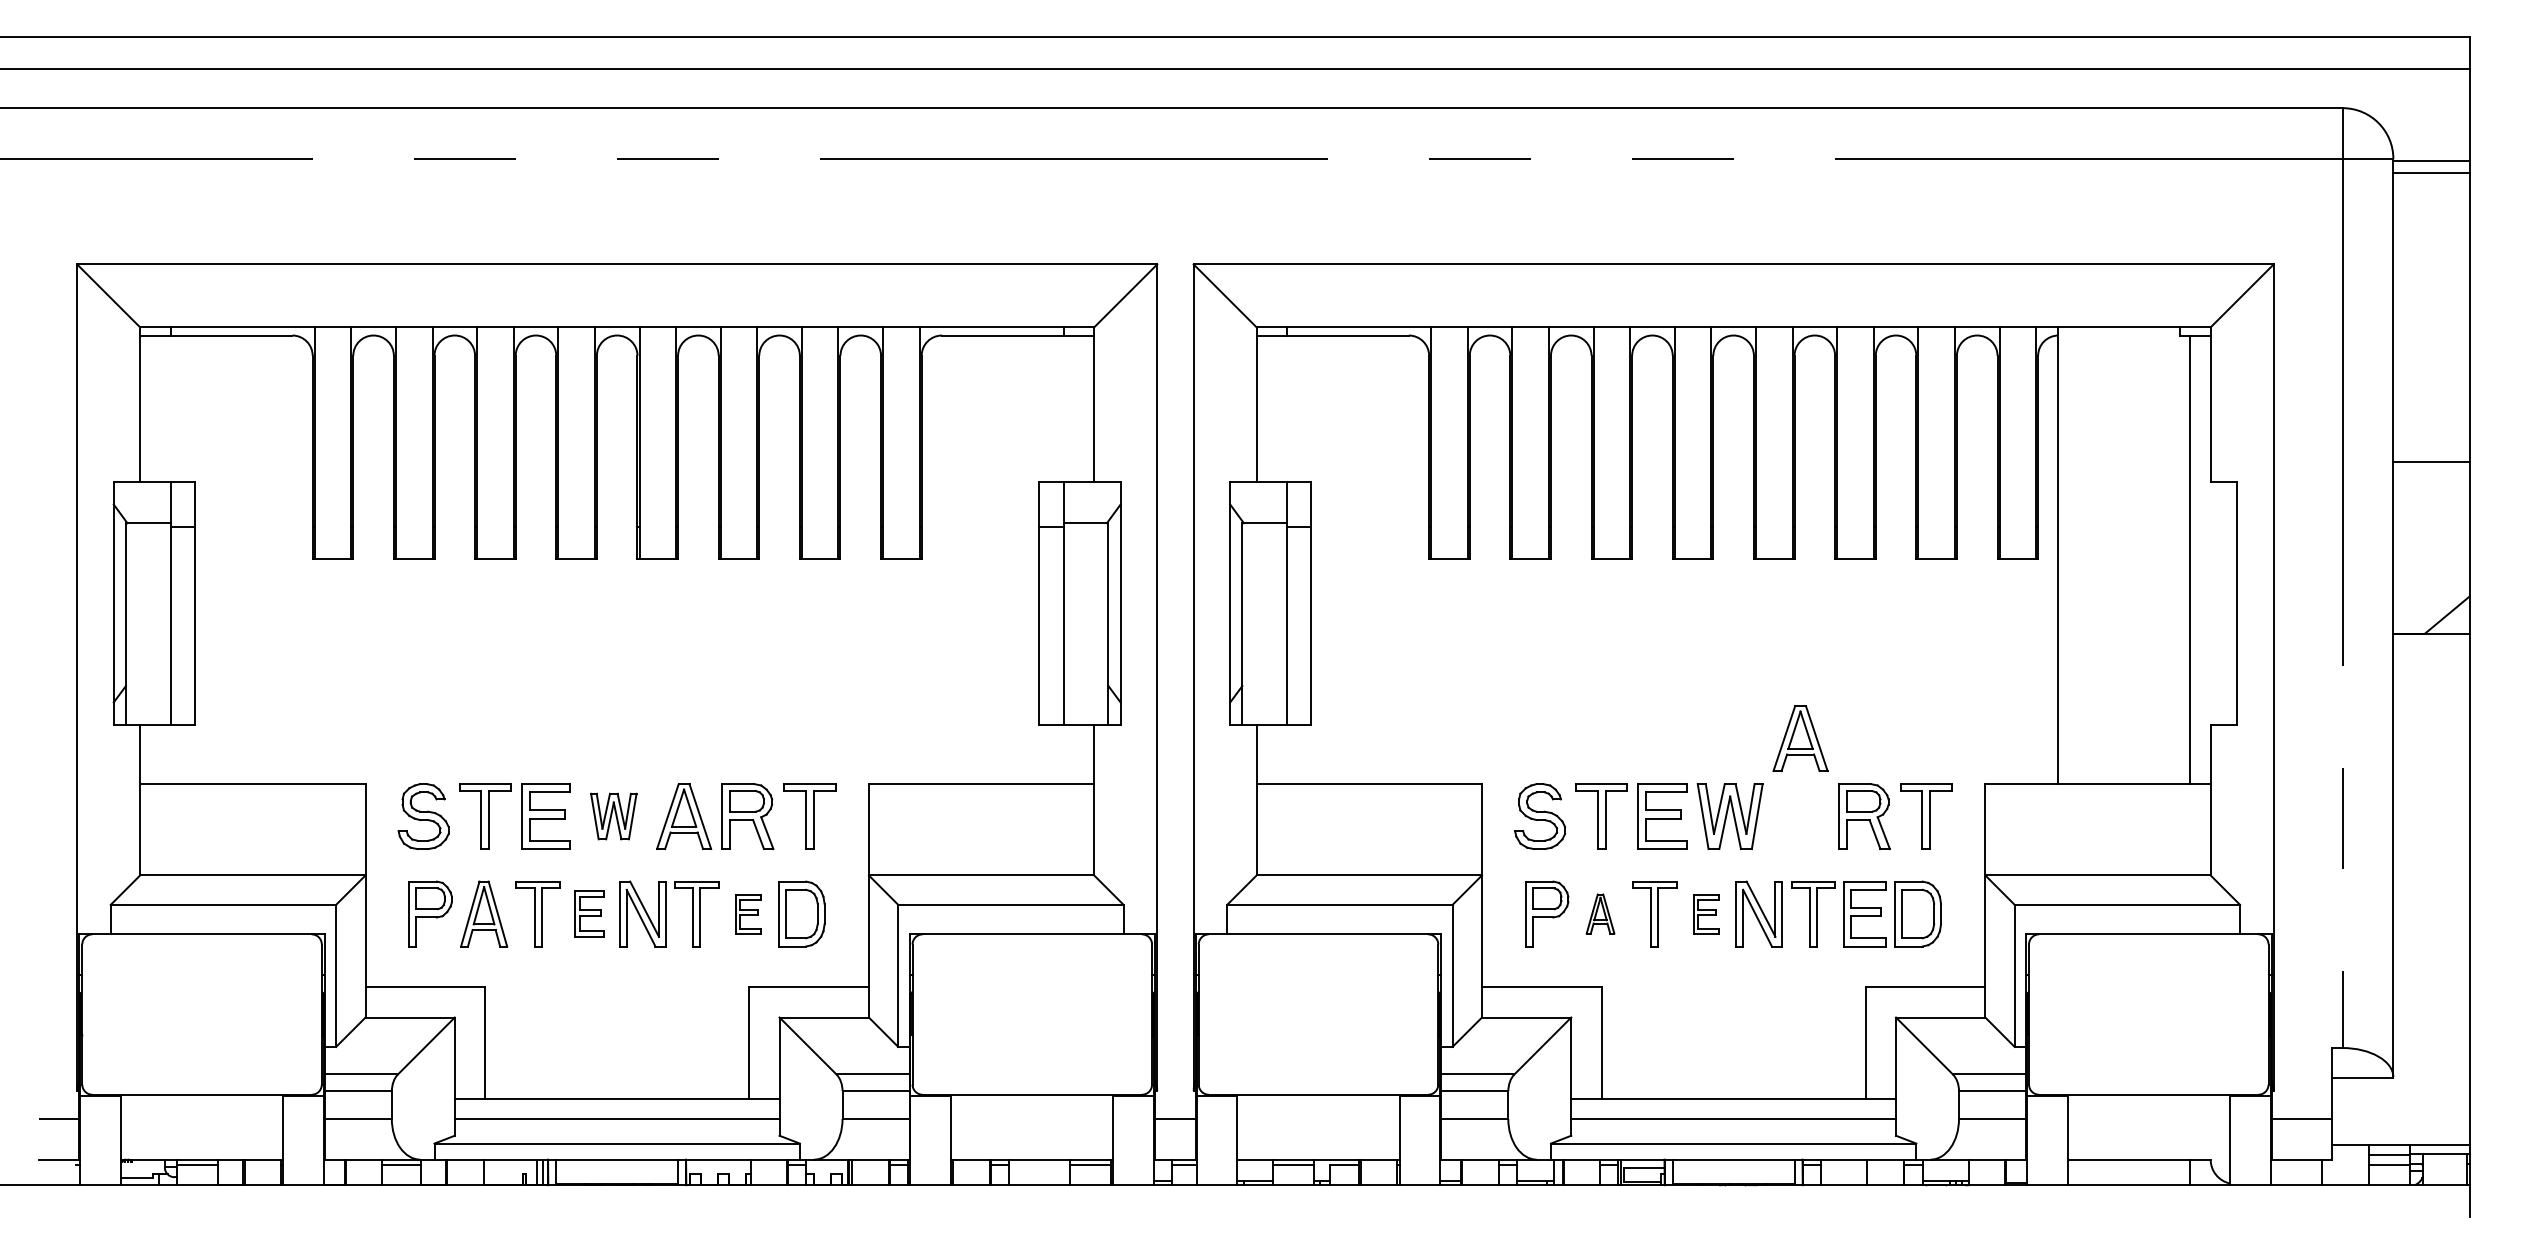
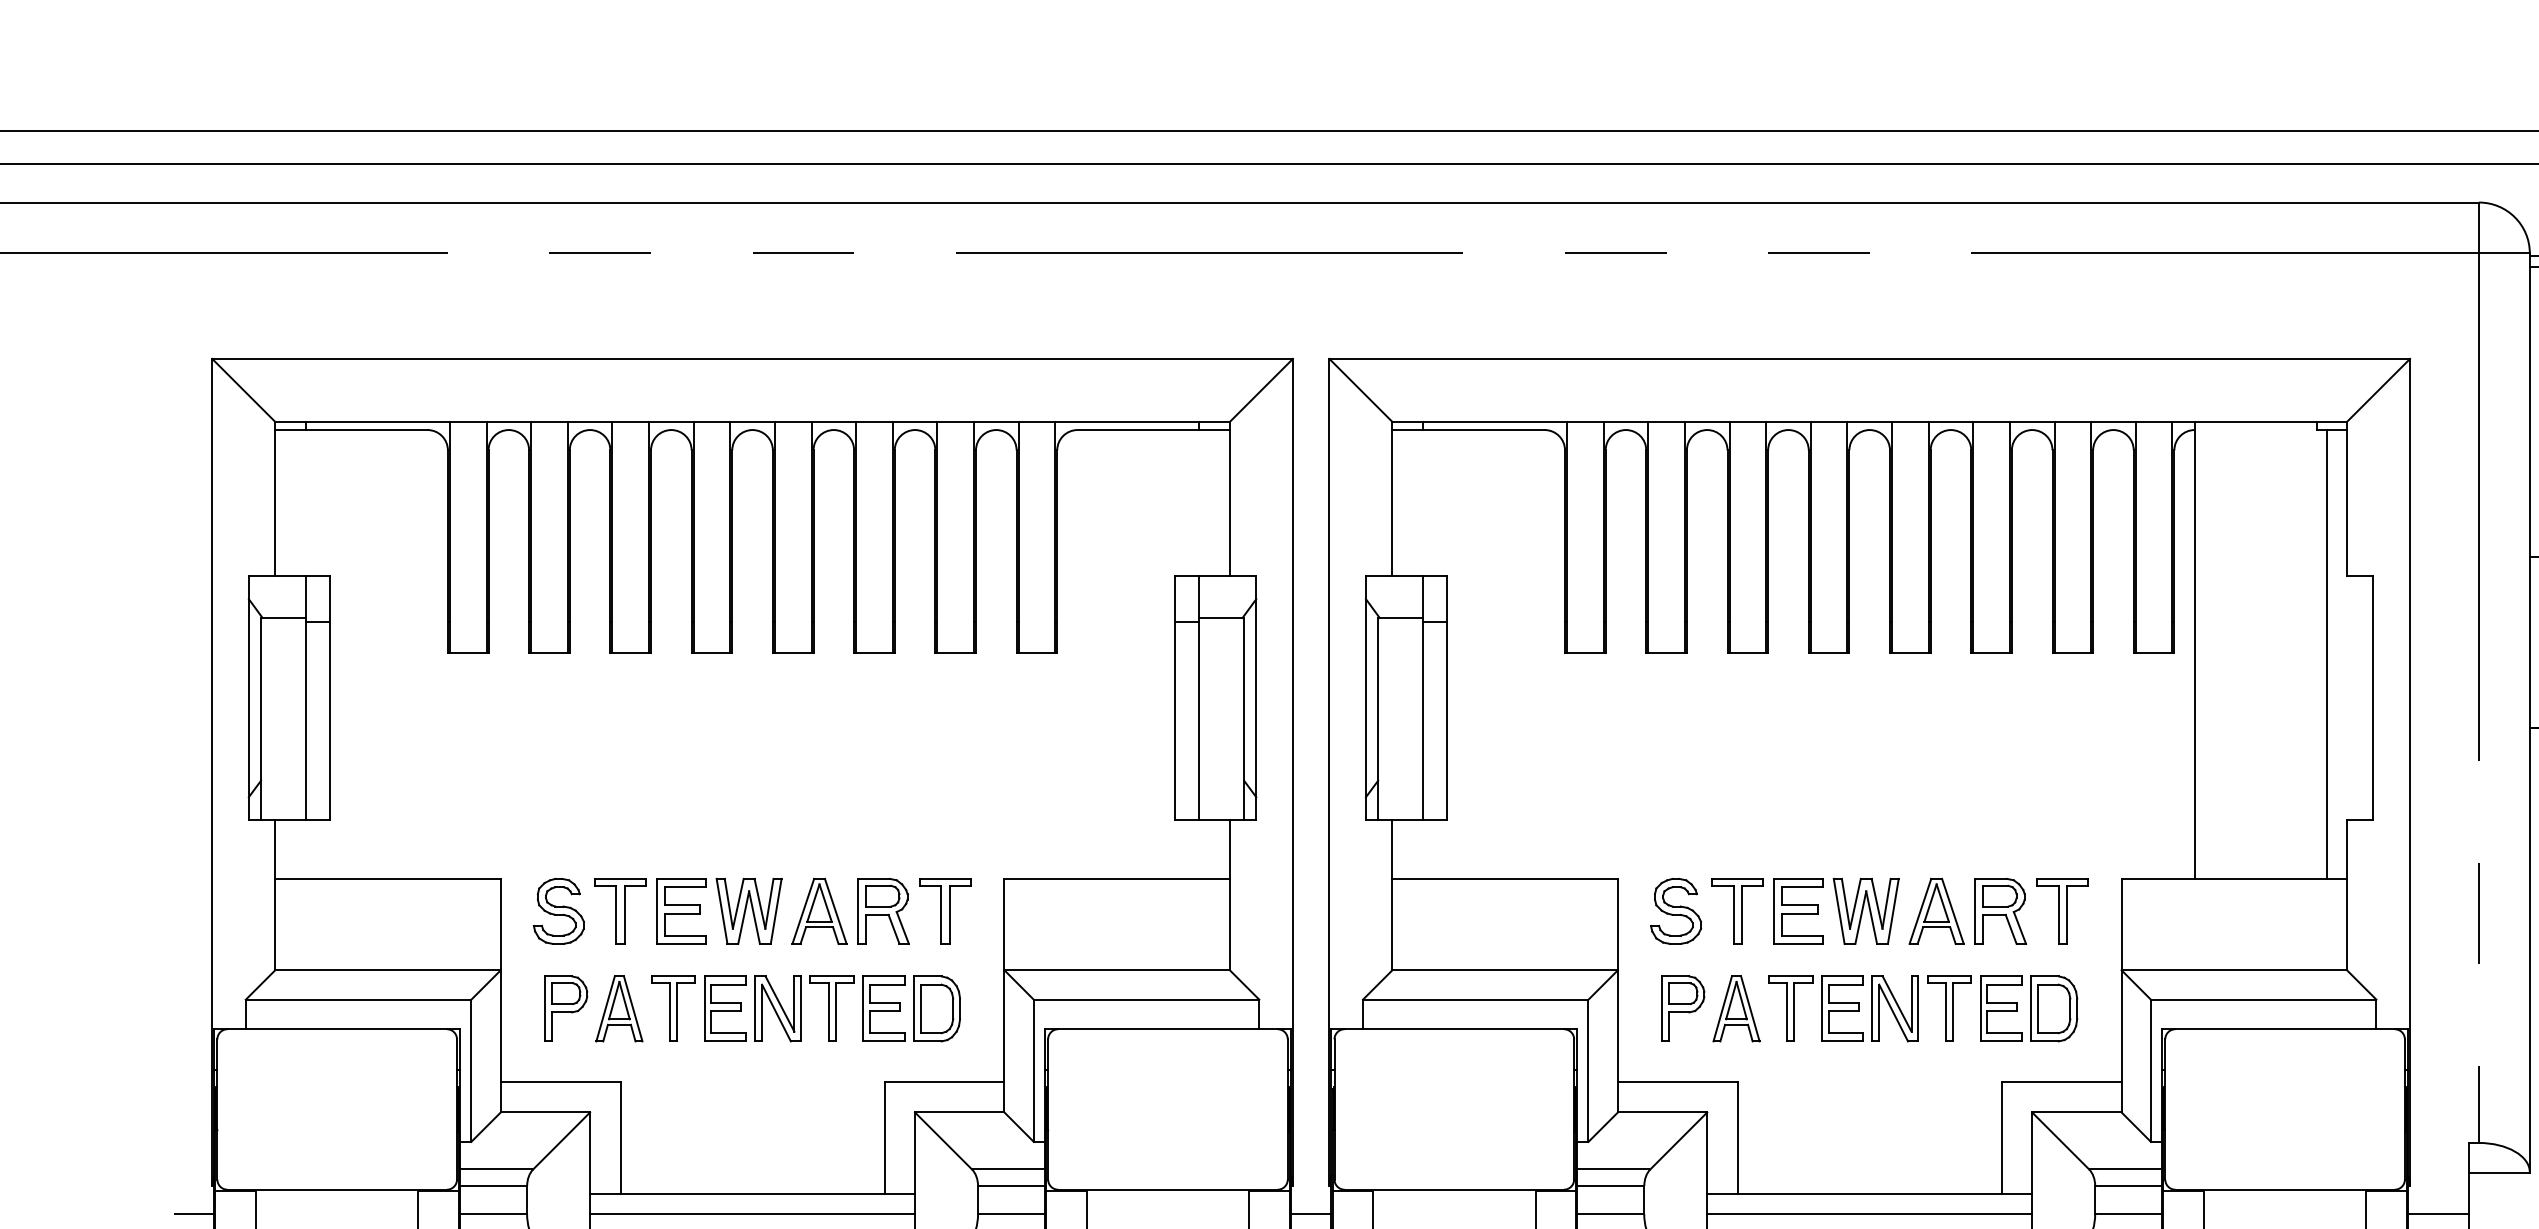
part: (1800, 738) -> (1936, 911), moved
part: (613, 816) -> (748, 911), size x1.43
part: (1600, 913) -> (1736, 1008), size x1.67
part: (589, 914) -> (724, 1009), size x1.43
part: (748, 914) -> (883, 1009), size x1.67
part: (1706, 914) -> (1842, 1009), size x1.67

